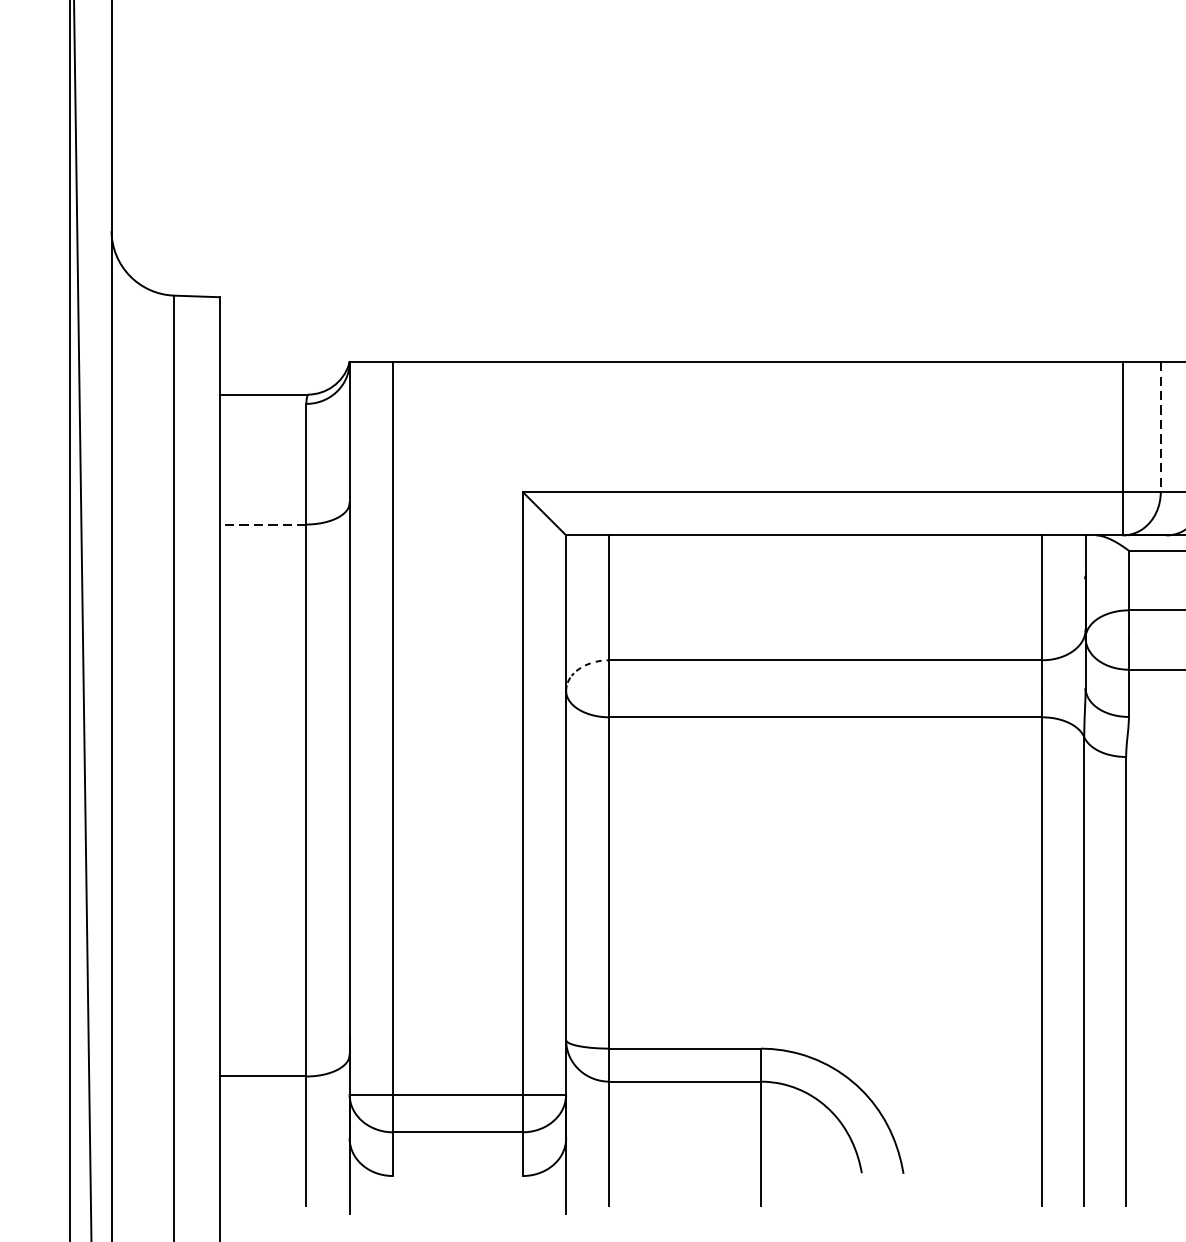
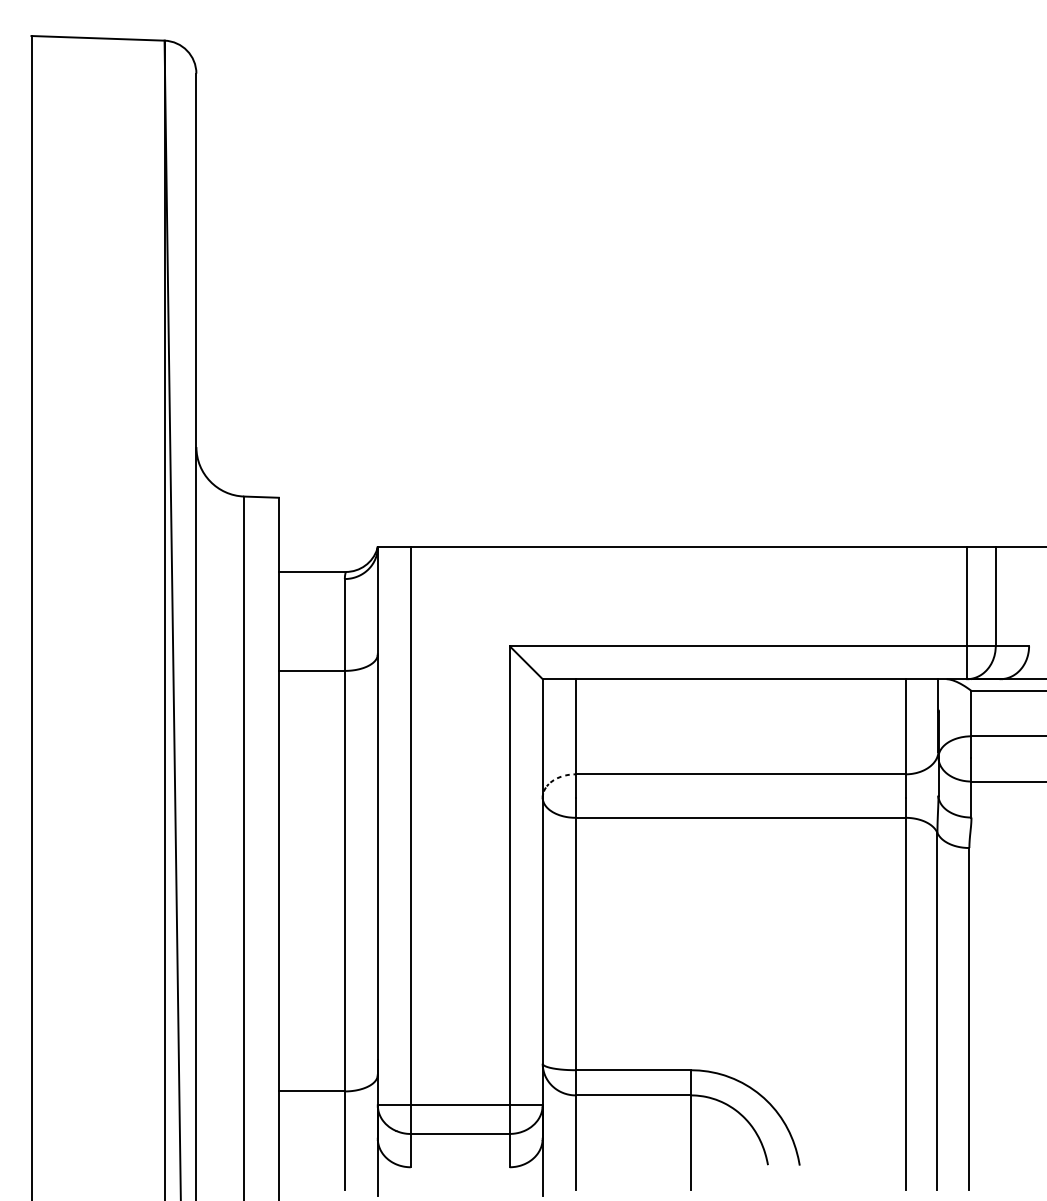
line: (1160, 428) -> (995, 597), dashed -> solid
line: (262, 523) -> (311, 670), dashed -> solid

